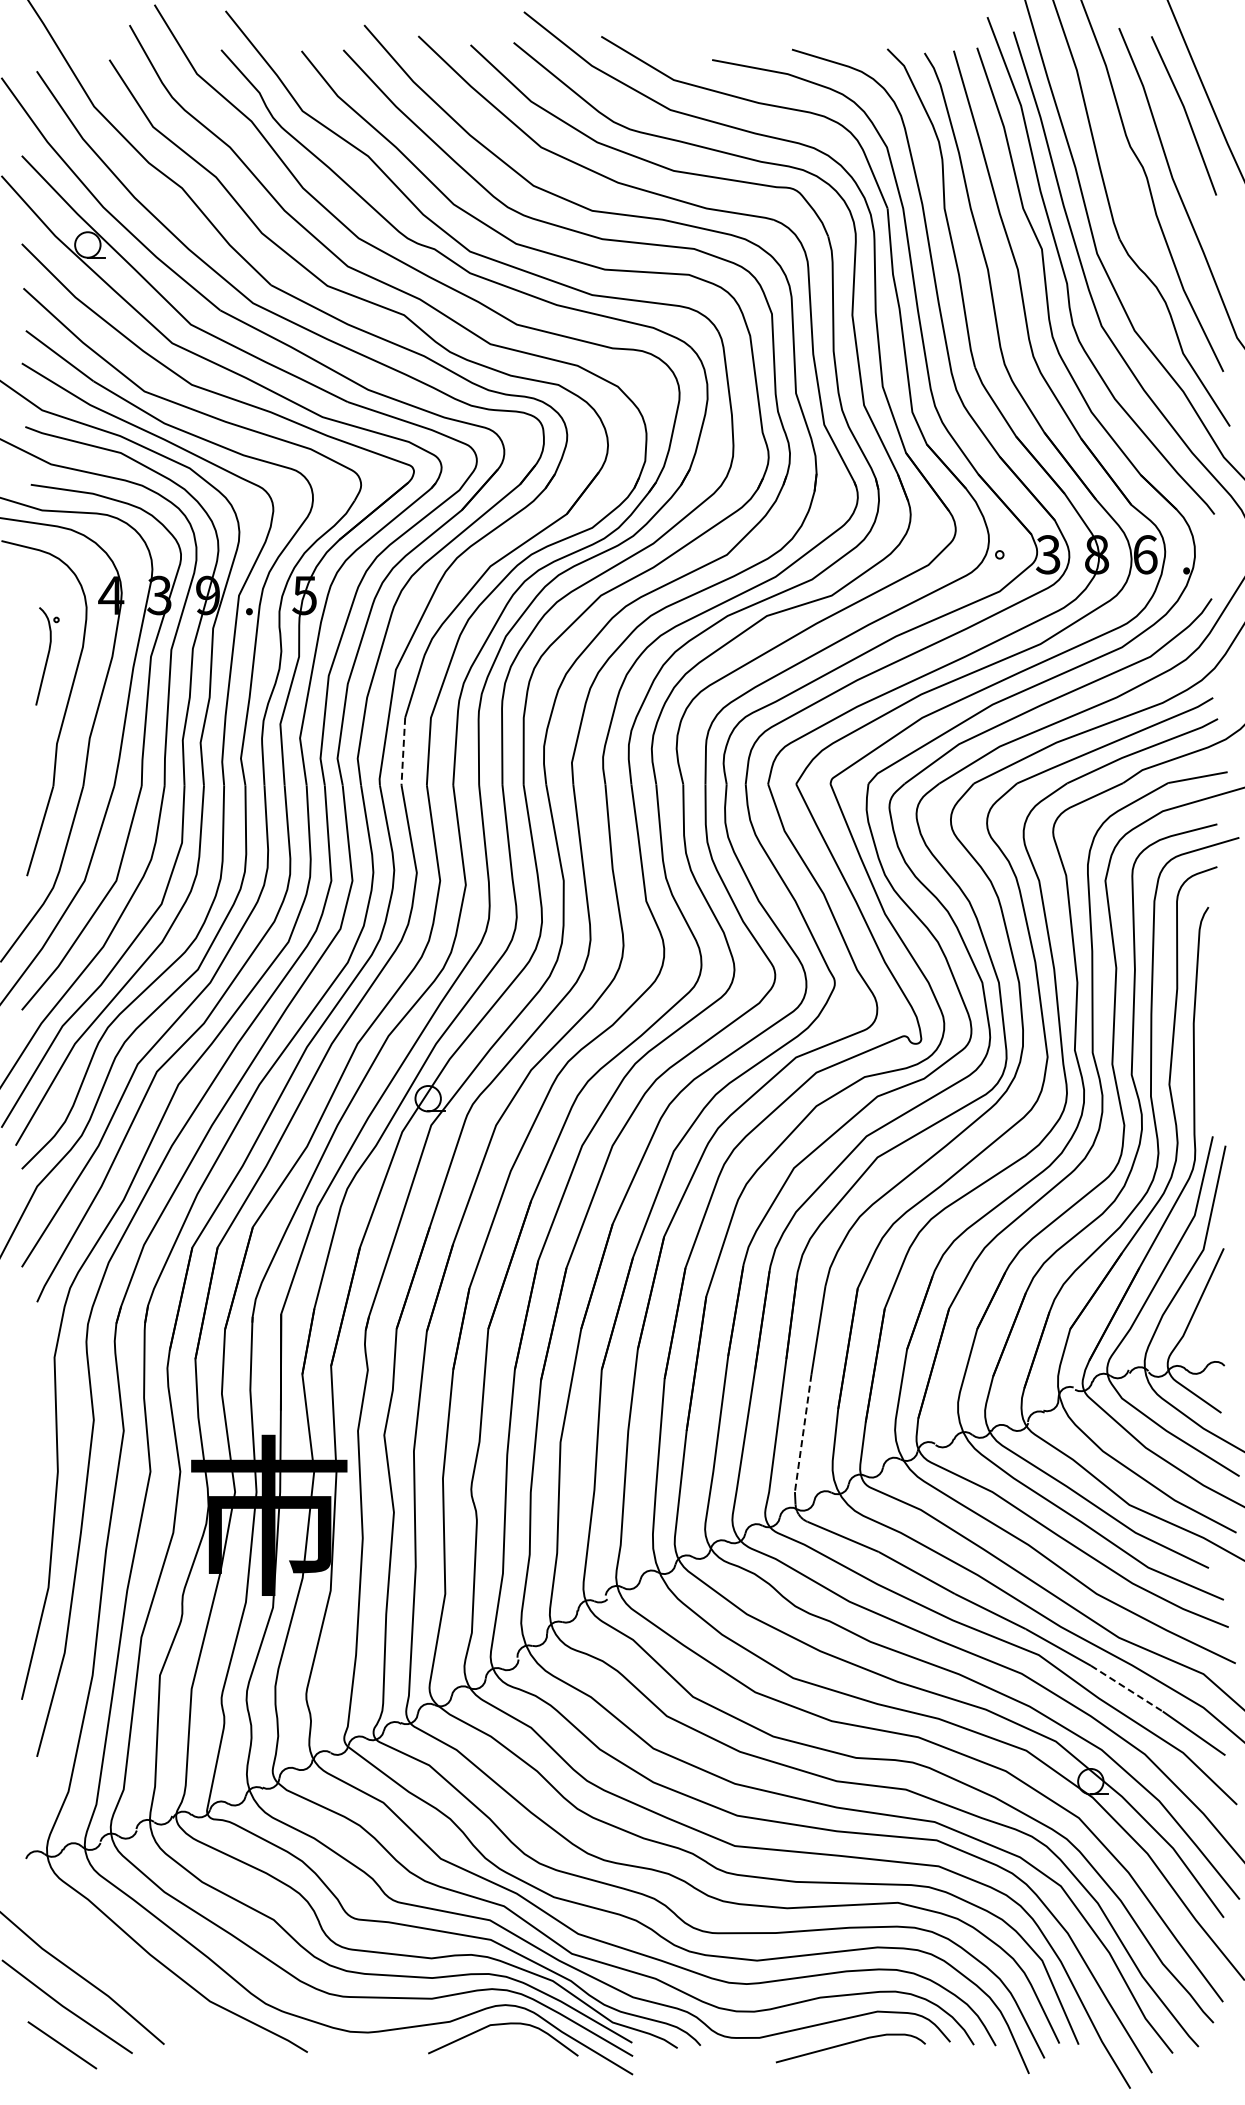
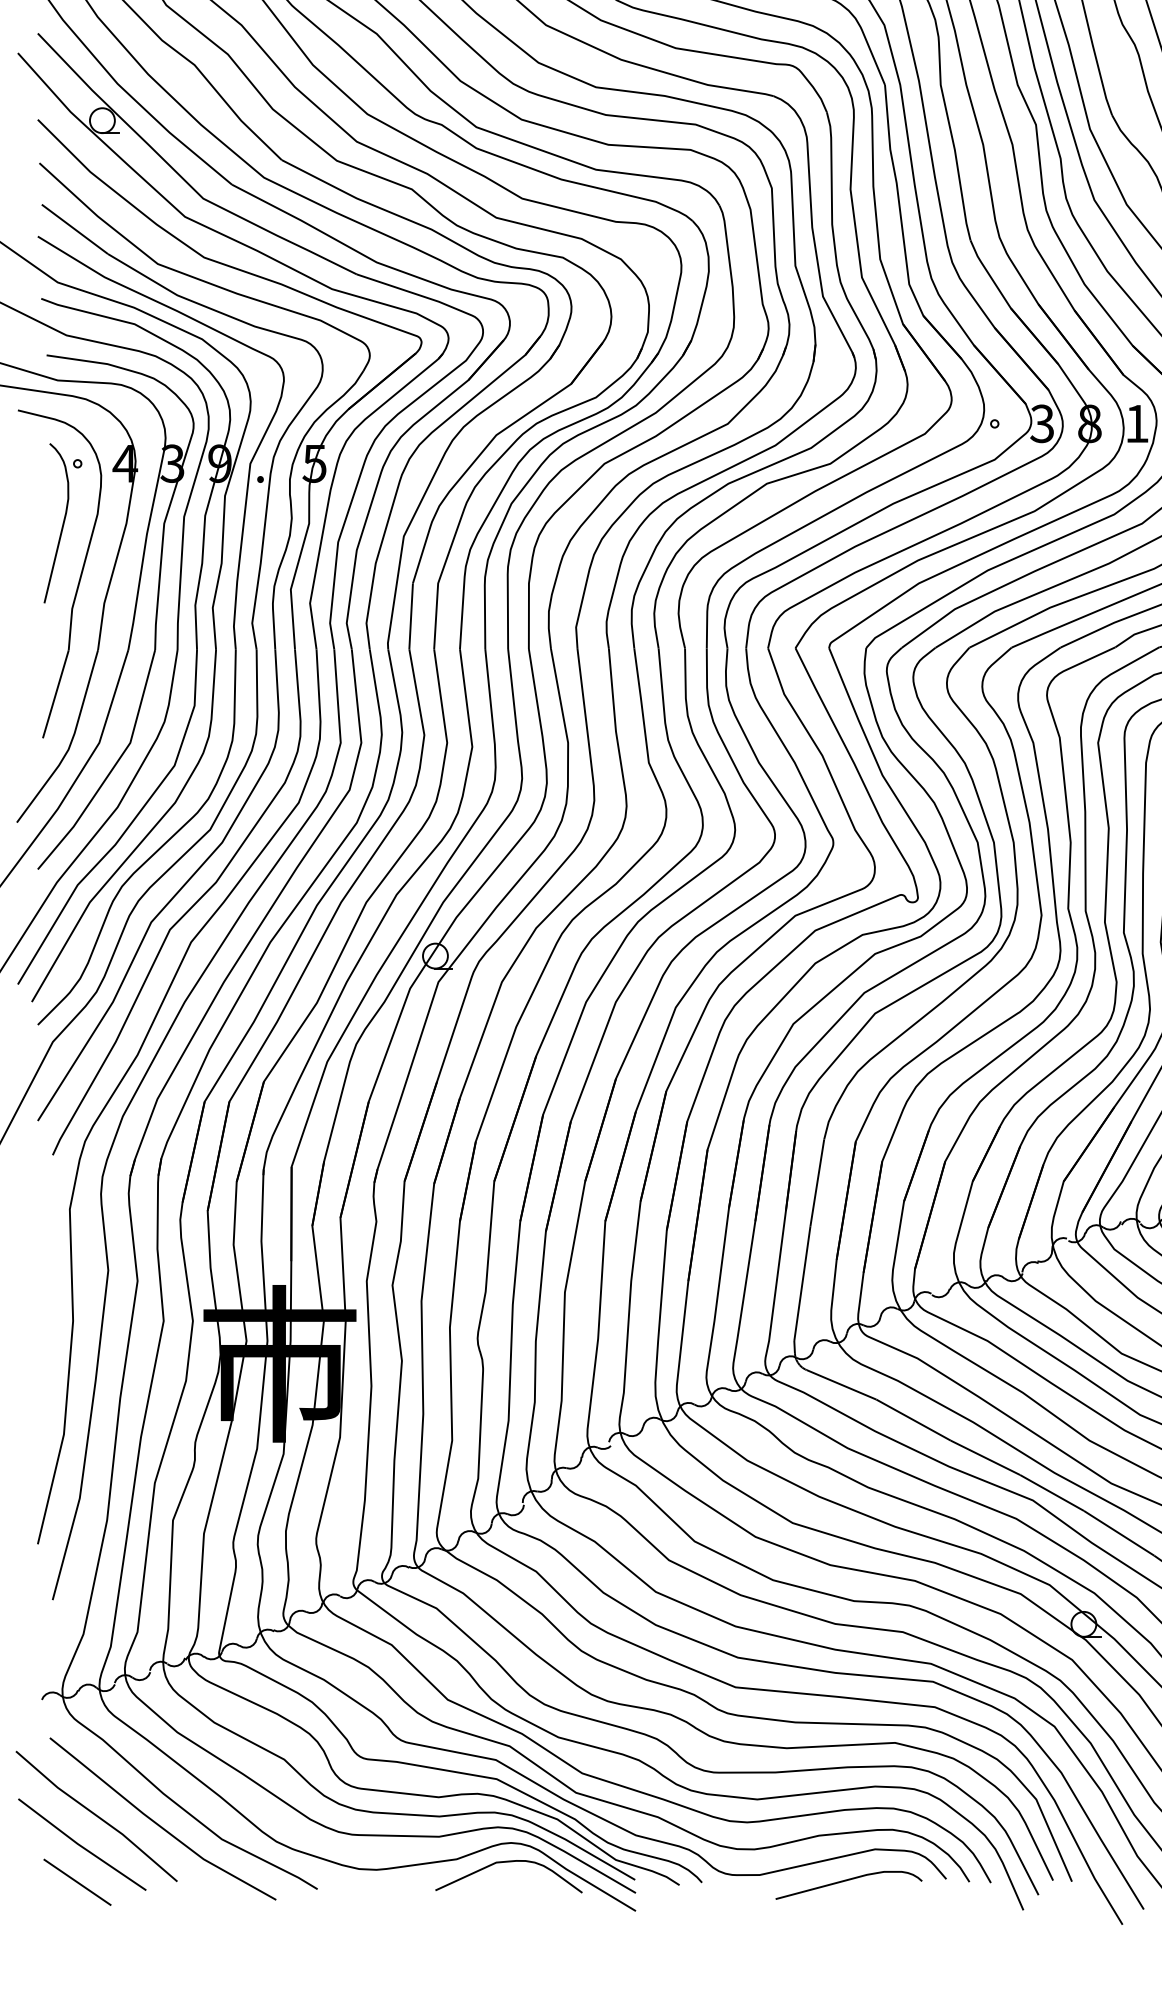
text: (1145, 554) -> (1137, 423), 6 -> 1
part: (47, 656) -> (62, 523), size x1.67
line: (403, 751) -> (411, 616), dashed -> solid
line: (803, 1433) -> (802, 1283), dashed -> solid
line: (1126, 1688) -> (1118, 1533), dashed -> solid
line: (145, 1985) -> (158, 1823), added

